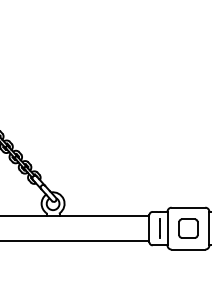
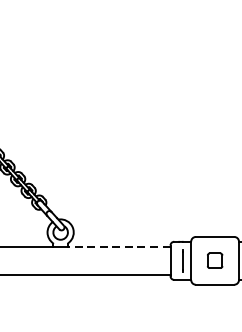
line: (104, 216) -> (119, 247), solid -> dashed
part: (188, 228) -> (215, 260), size x0.7

